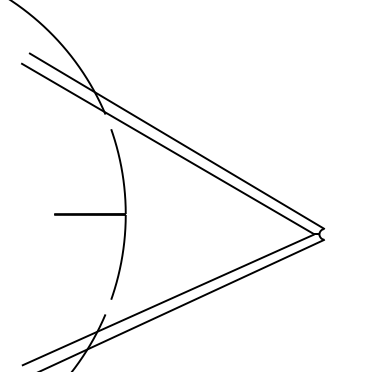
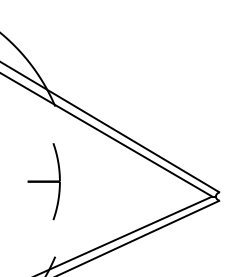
part: (90, 214) -> (44, 181), size x0.6

